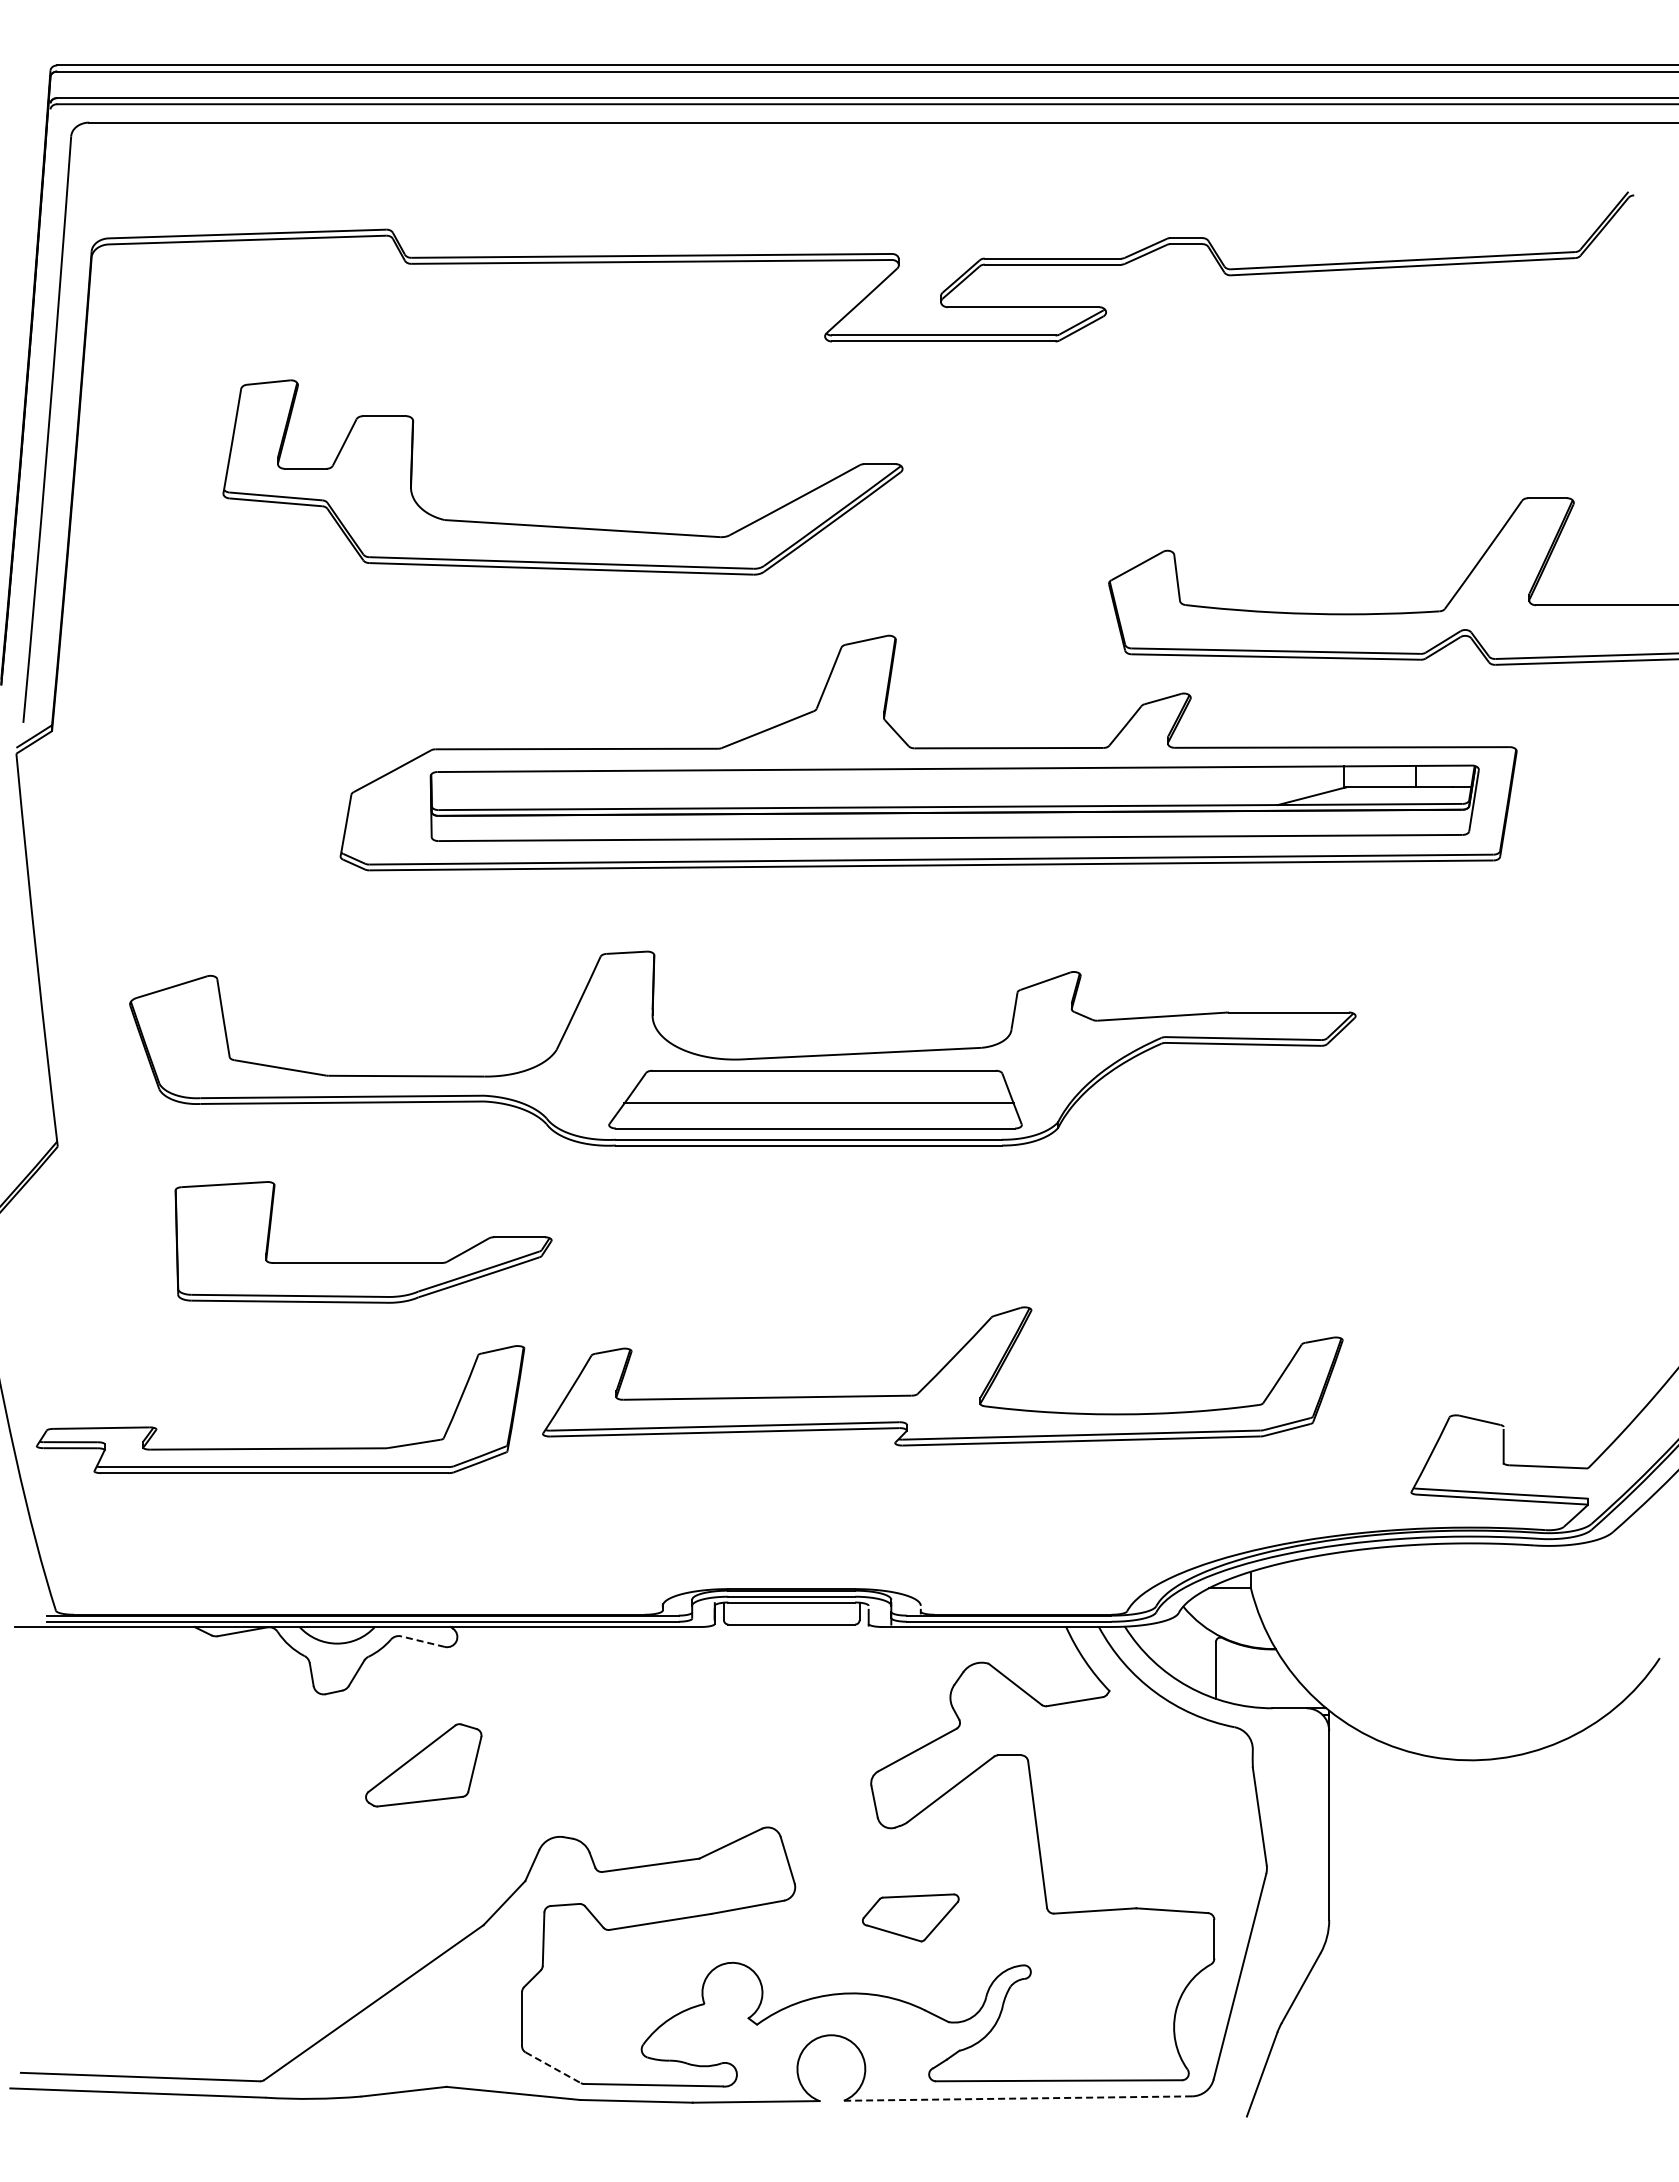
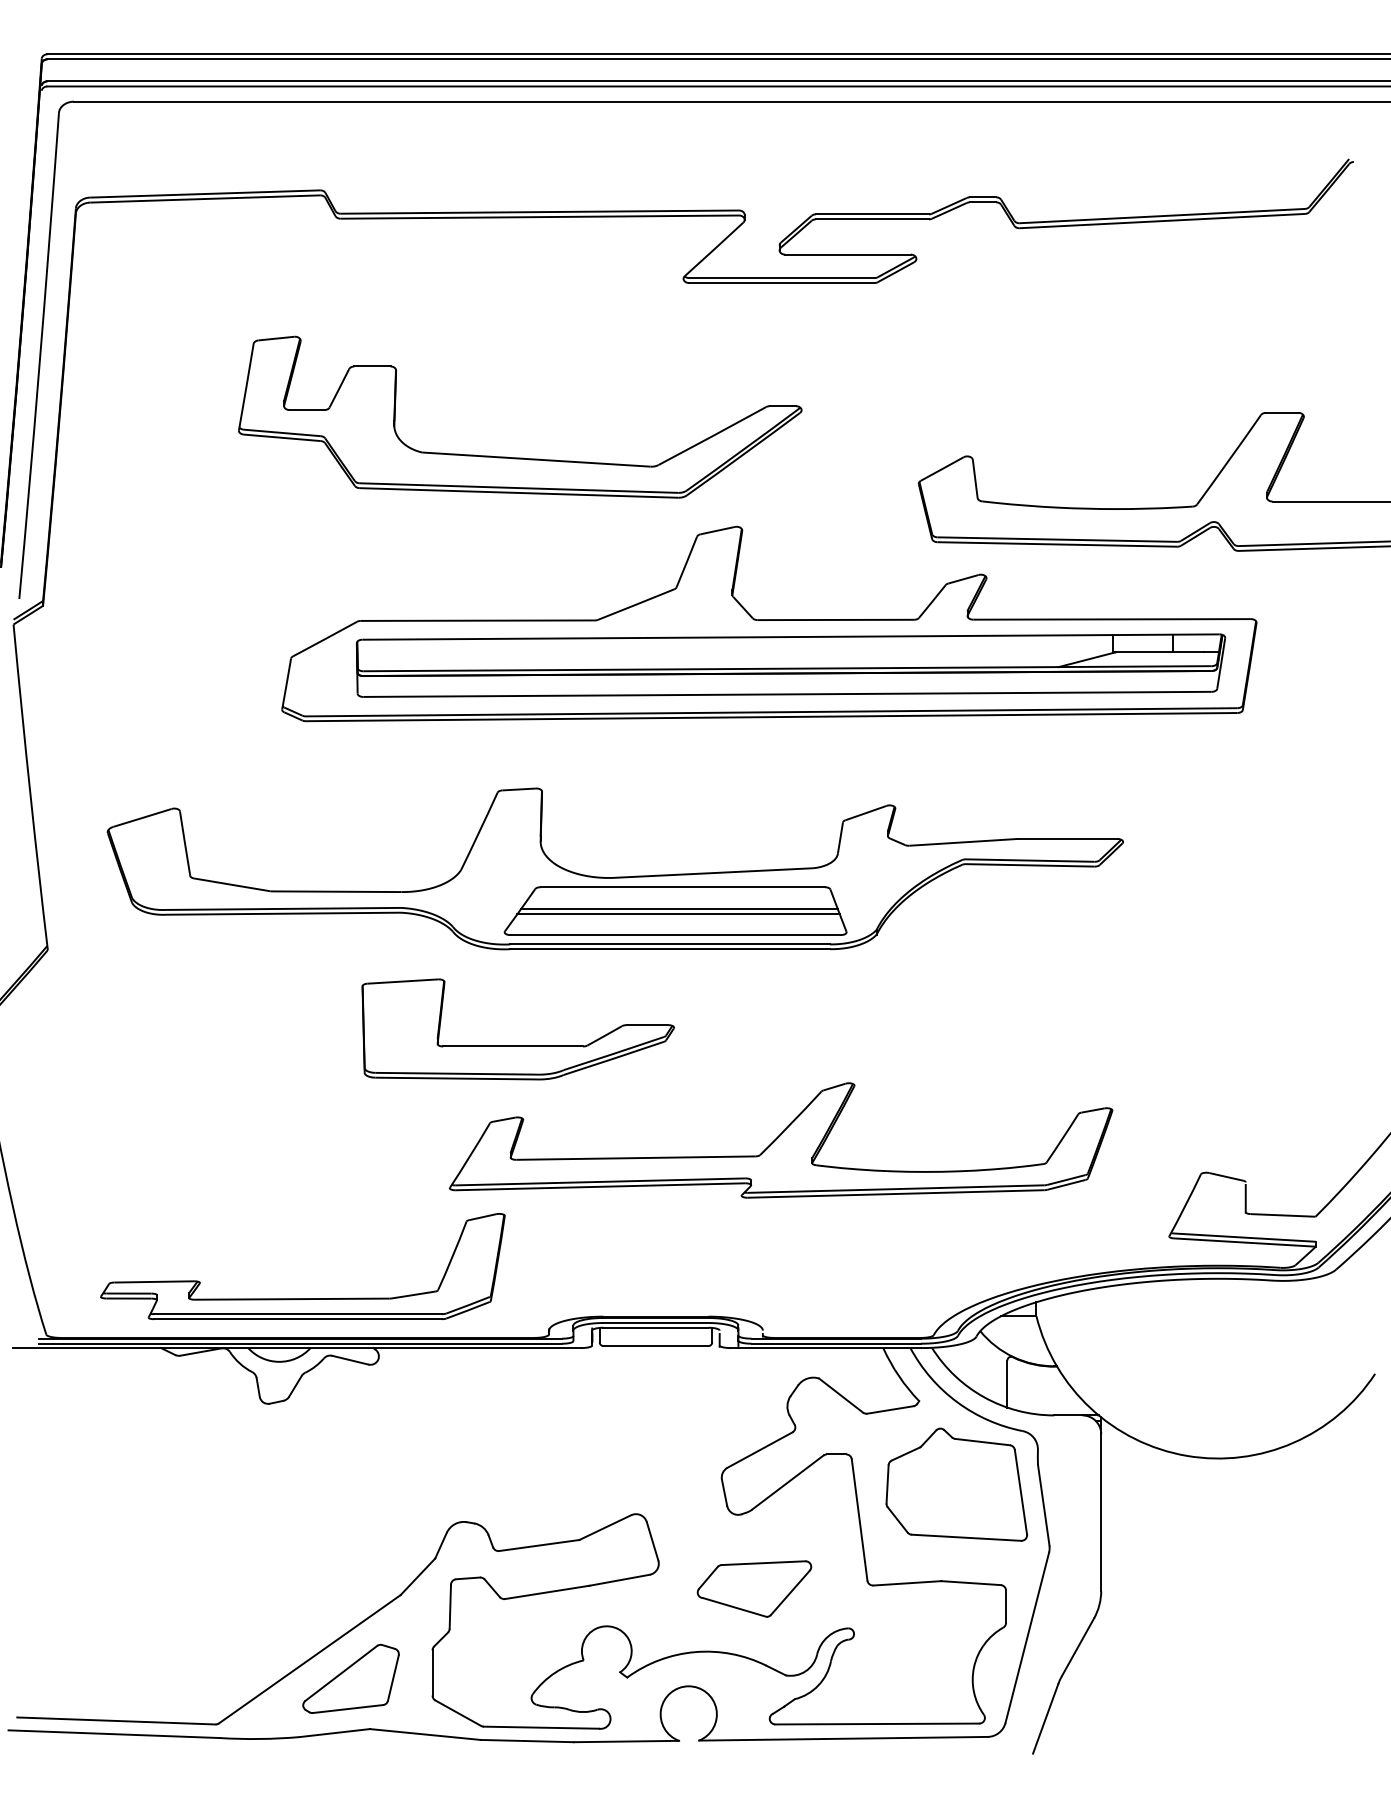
part: (553, 525) -> (512, 457), moved
line: (819, 1097) -> (678, 909), added
part: (363, 1262) -> (518, 1046), moved
part: (280, 1448) -> (302, 1298), moved
line: (422, 1641) -> (350, 1360), dashed -> solid
part: (423, 1765) -> (350, 1679), moved
part: (1154, 1791) -> (956, 1484), added
part: (910, 1917) -> (754, 1588), size x1.43
line: (553, 2067) -> (458, 1713), dashed -> solid
line: (1017, 2098) -> (842, 1738), dashed -> solid

